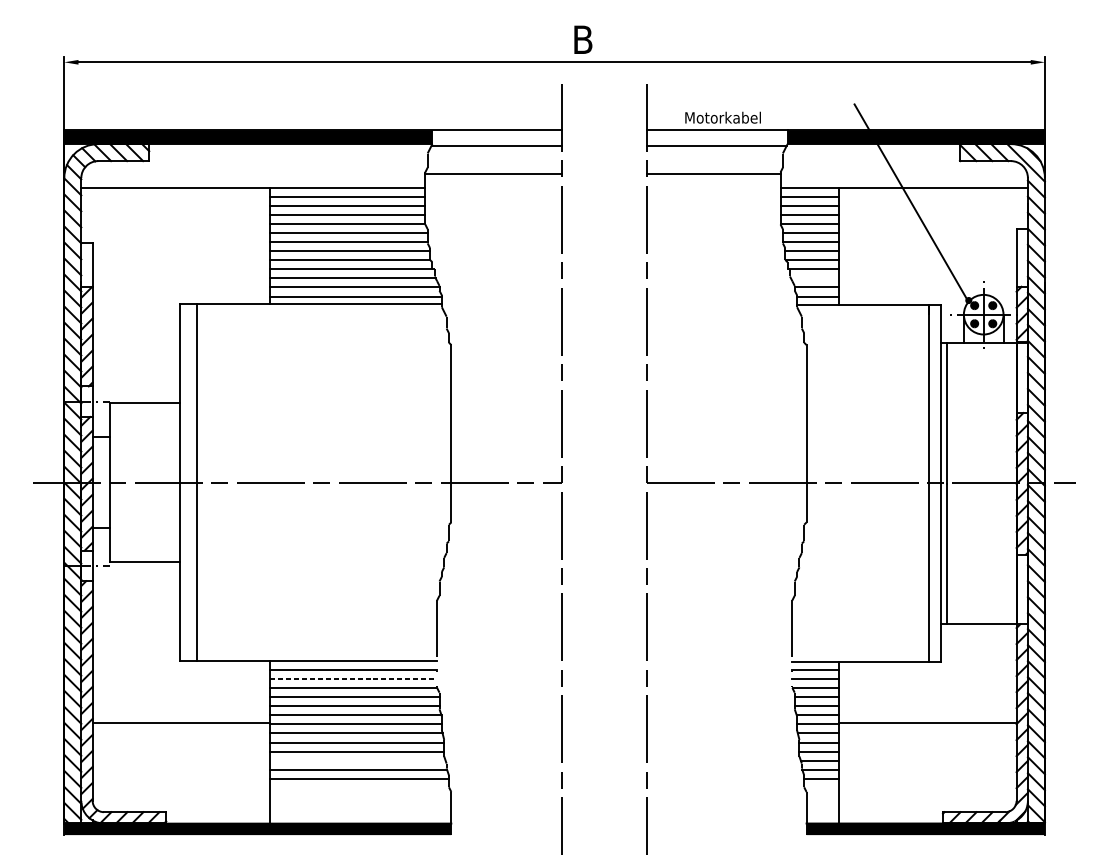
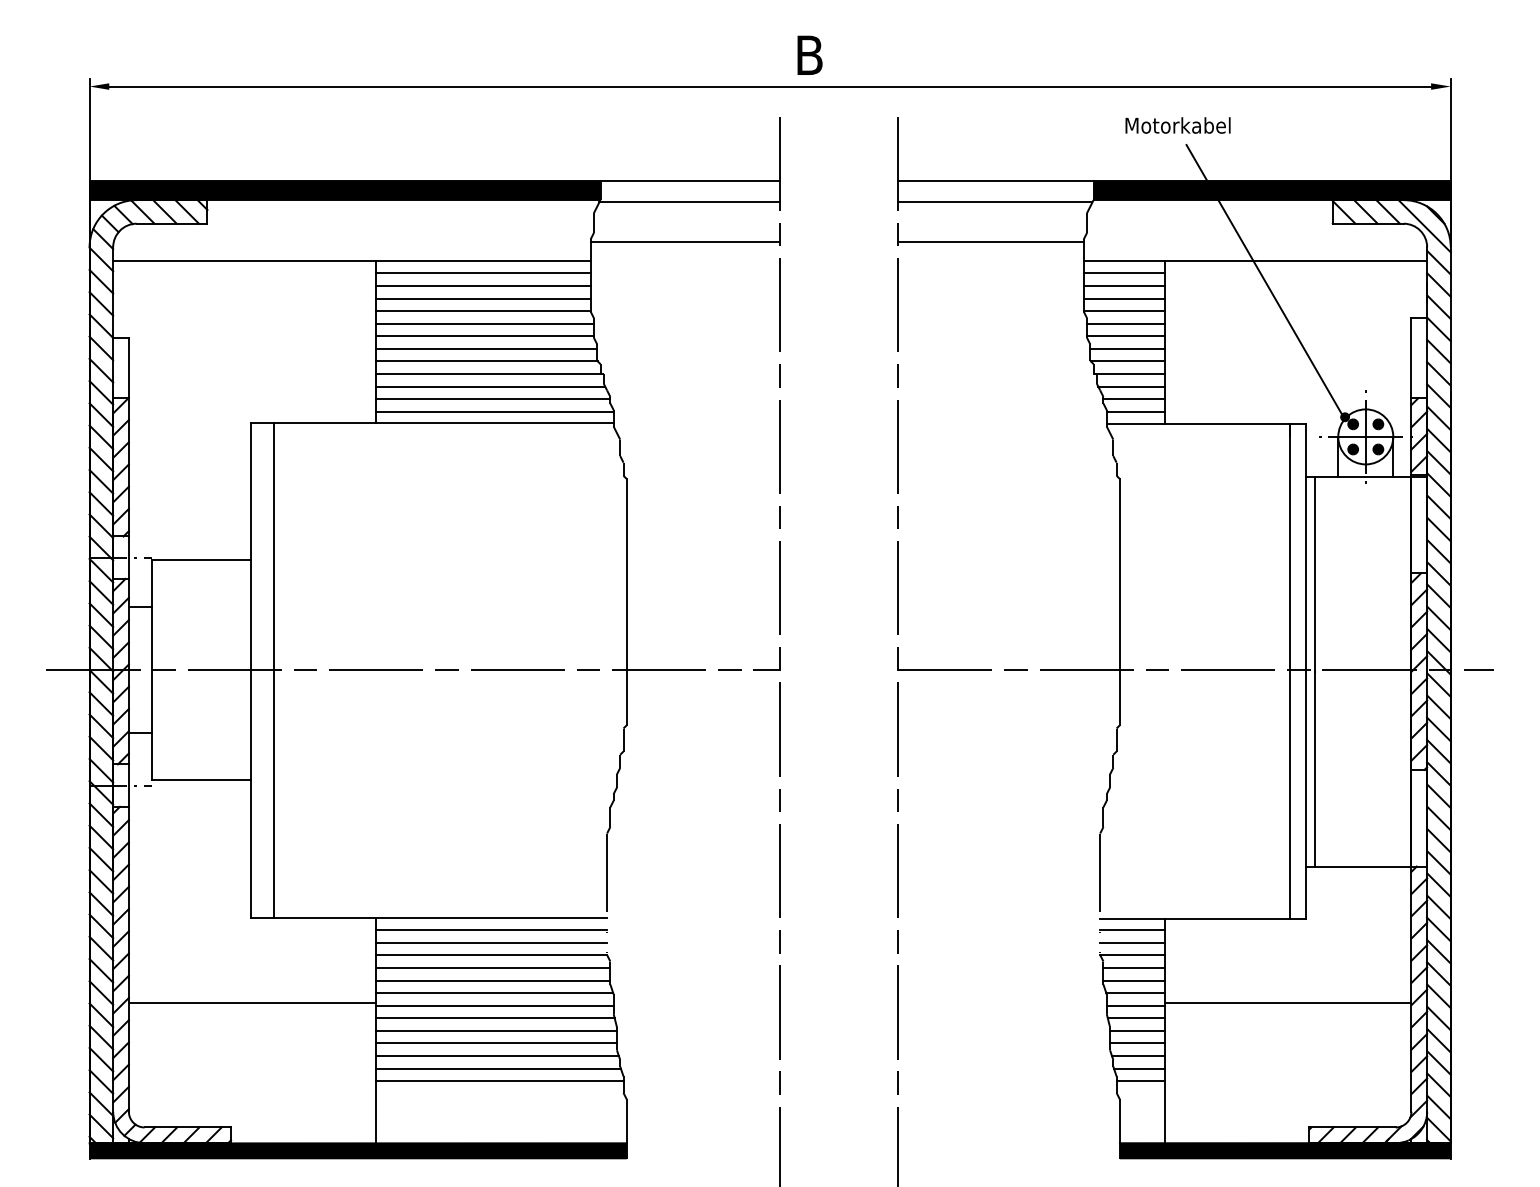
text: (722, 117) -> (1177, 125), moved
line: (814, 278) -> (1131, 386), added
line: (353, 678) -> (491, 942), dashed -> solid
line: (357, 760) -> (496, 1055), added

